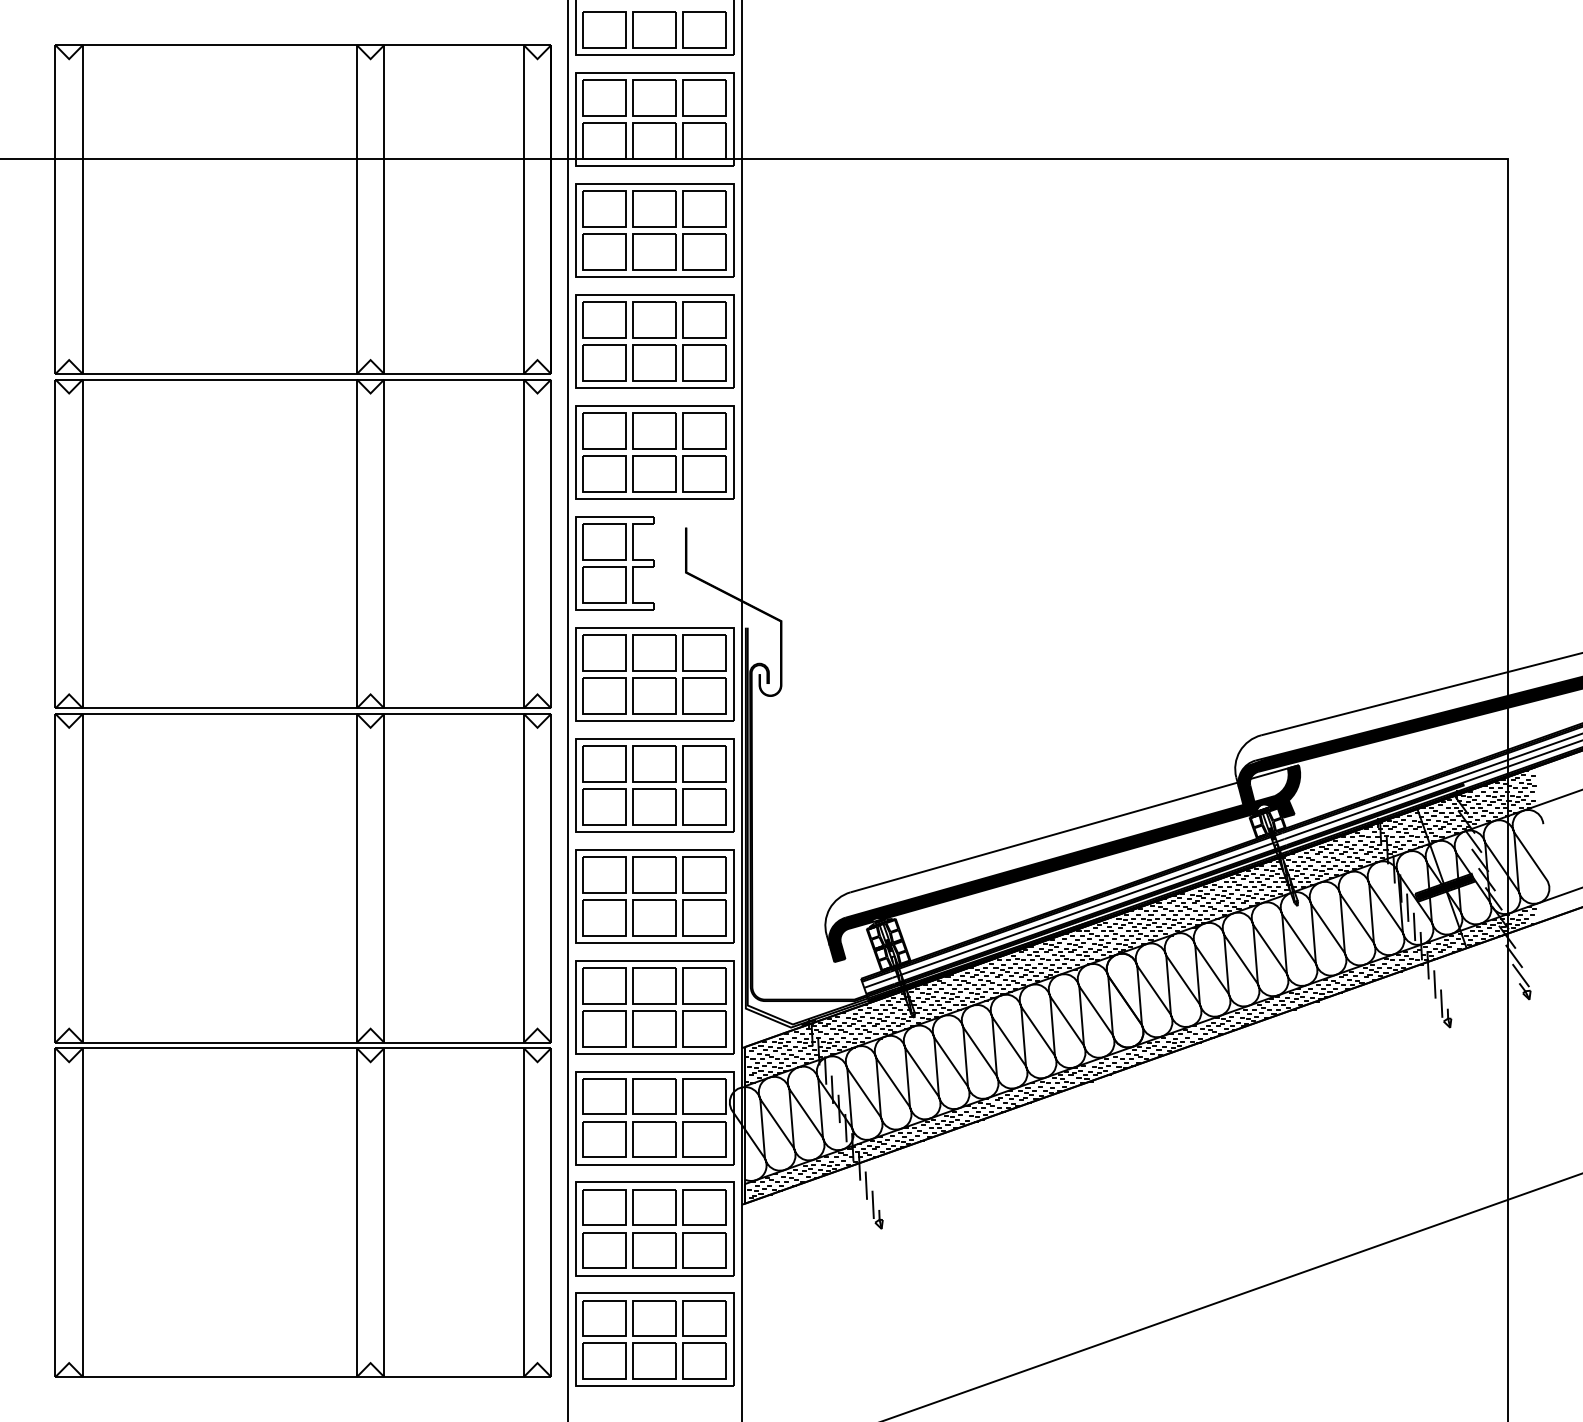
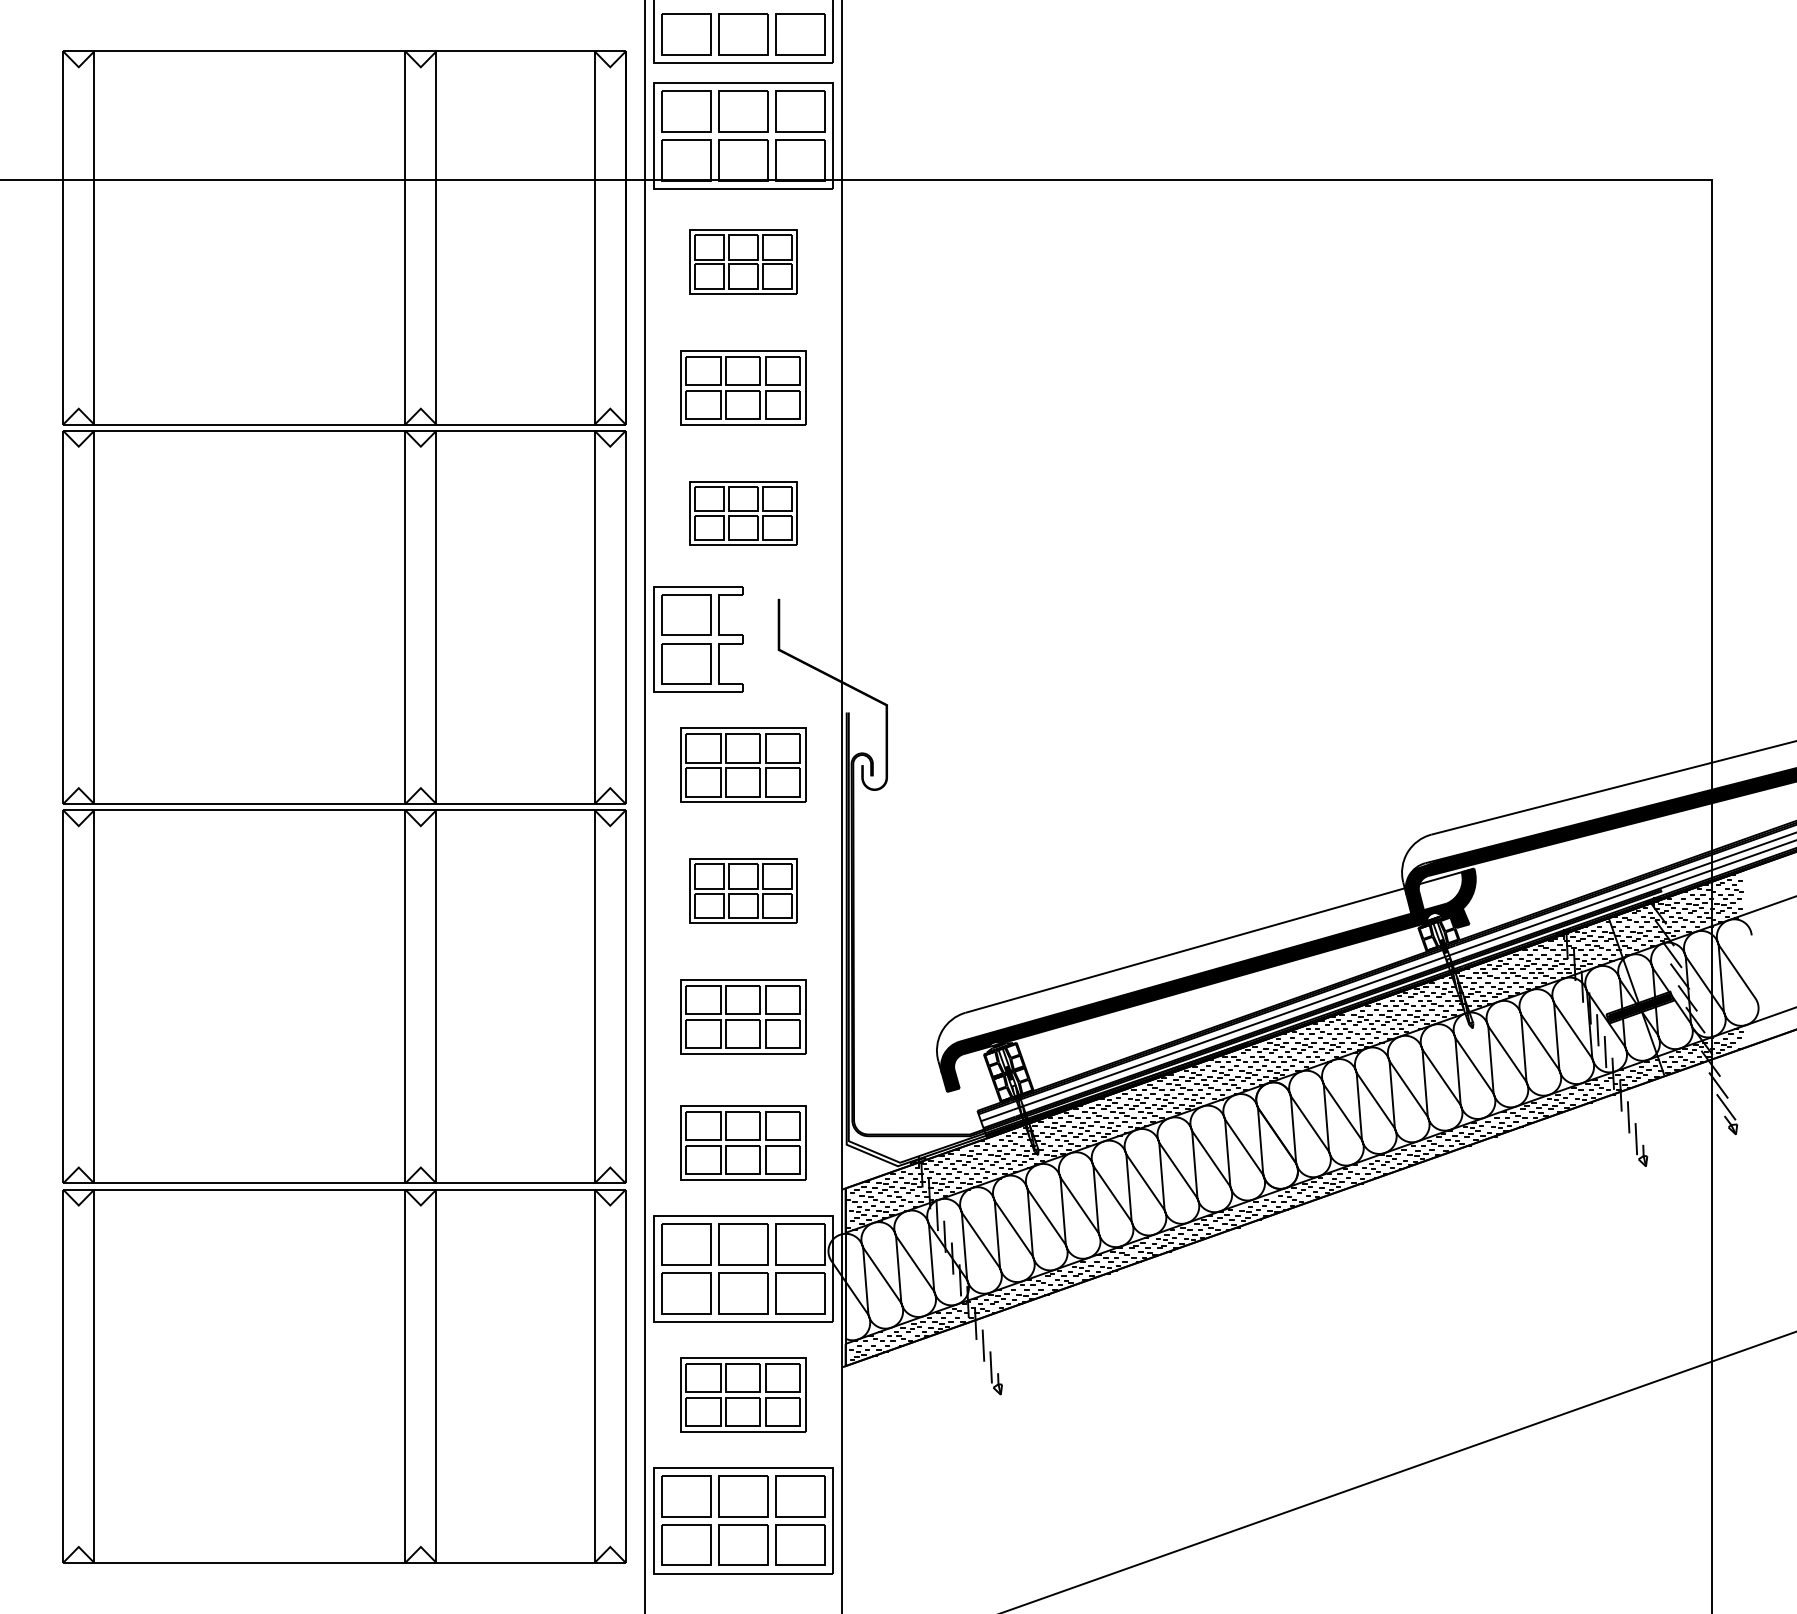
part: (654, 230) -> (743, 261), size x0.6
part: (654, 341) -> (743, 387), size x0.7
part: (654, 452) -> (743, 513), size x0.6
part: (654, 674) -> (743, 765), size x0.7
part: (654, 784) -> (743, 890), size x0.6
part: (654, 895) -> (743, 1016), size x0.7
part: (654, 1006) -> (743, 1142), size x0.7
part: (654, 1228) -> (743, 1394), size x0.7

